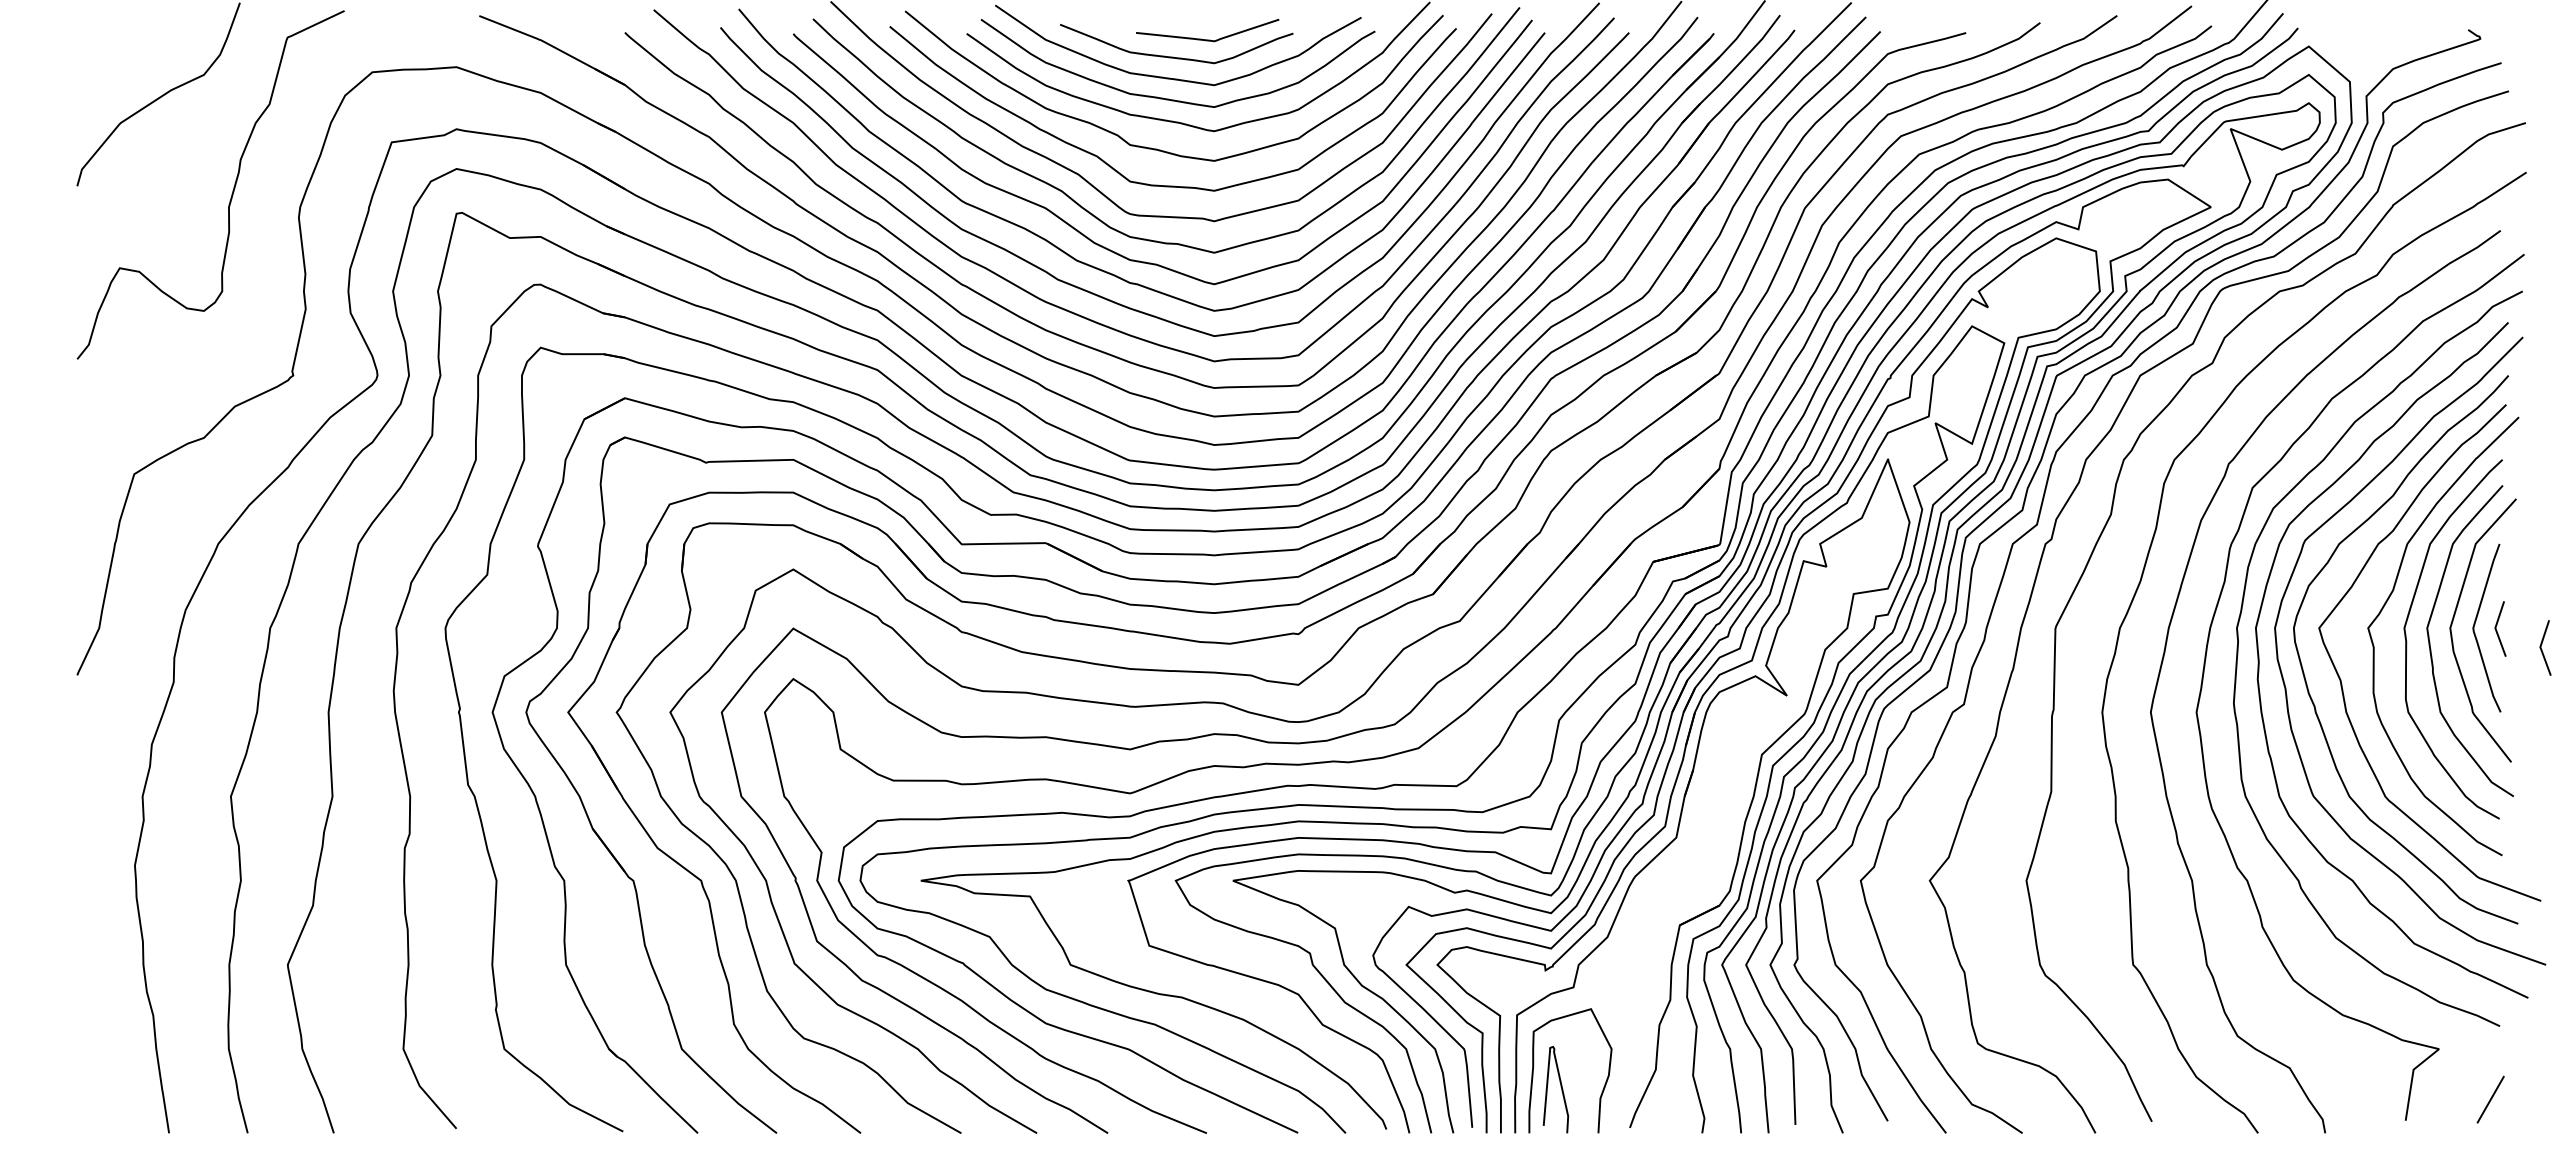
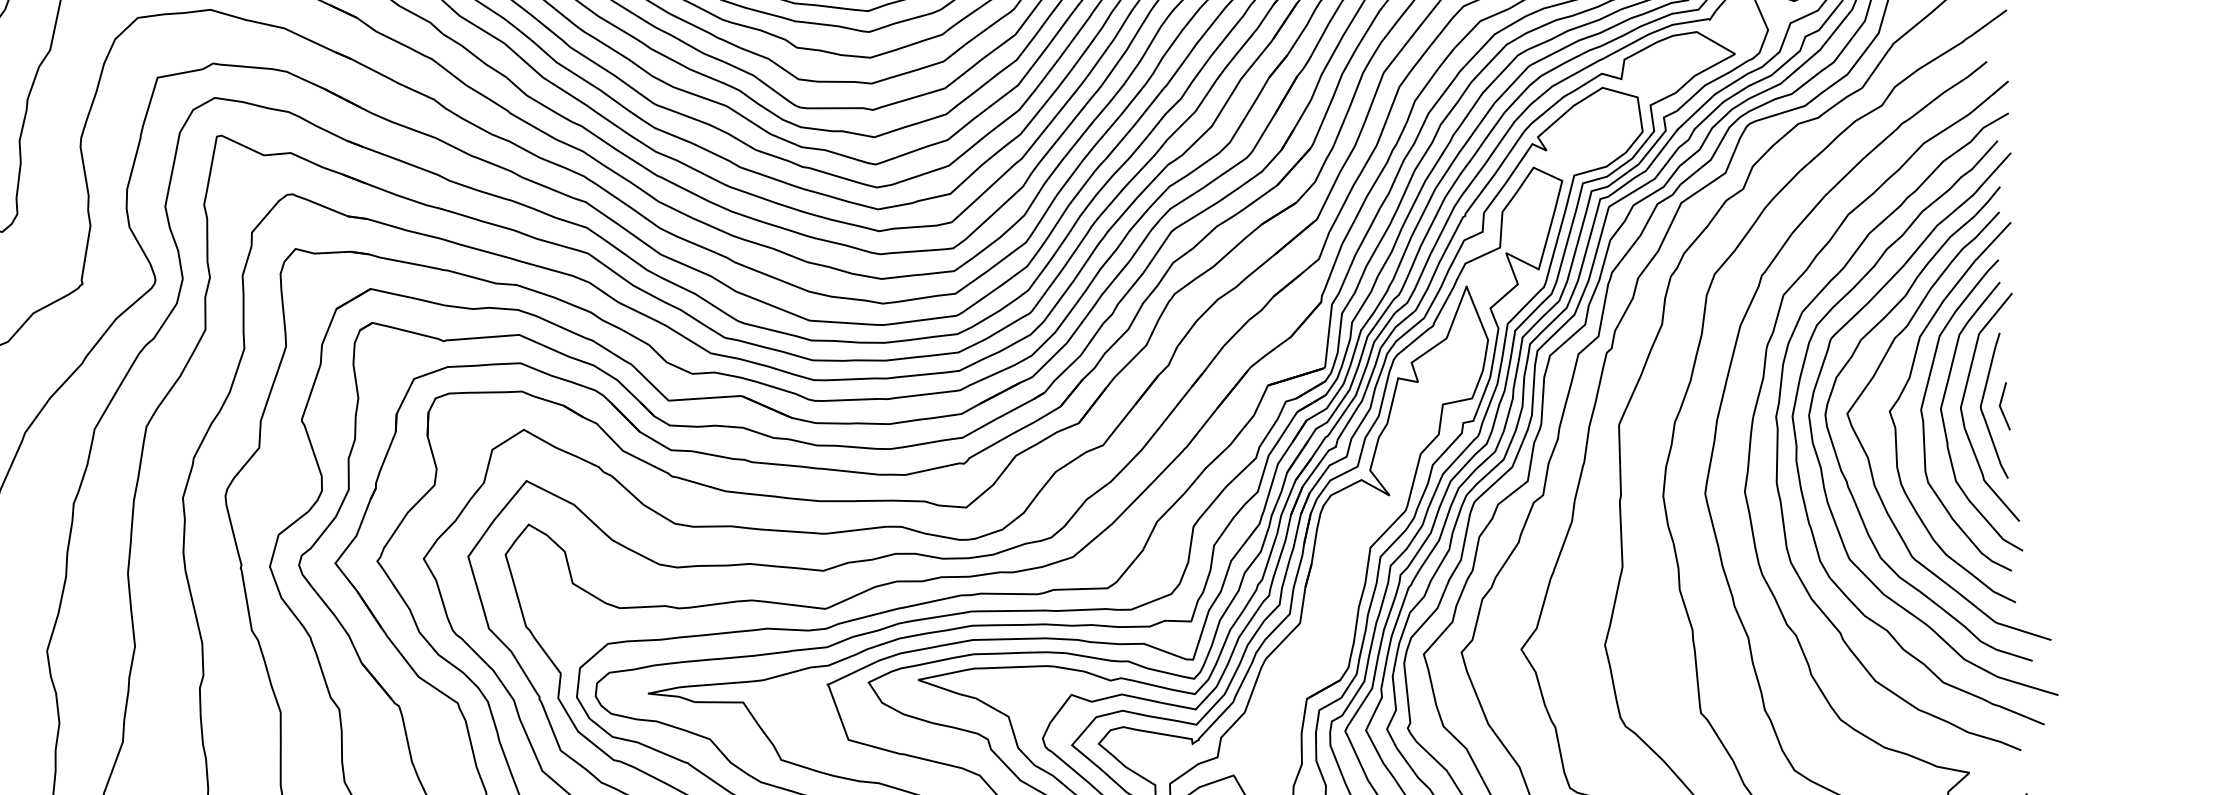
line: (2542, 649) -> (2041, 422), removed

